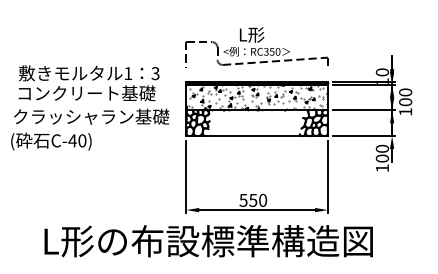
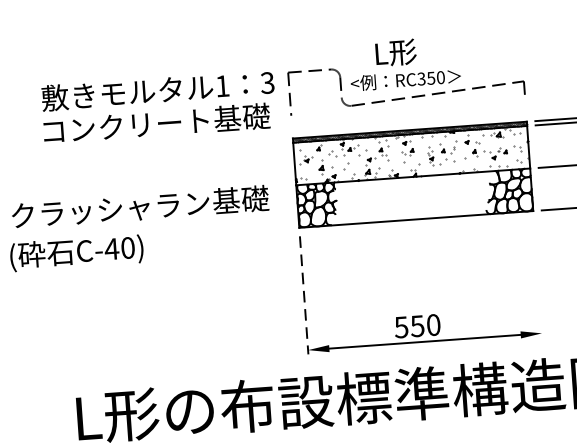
text: (88, 83) -> (157, 107), moved
line: (186, 176) -> (304, 294), solid -> dashed
line: (327, 176) -> (537, 277), removed

